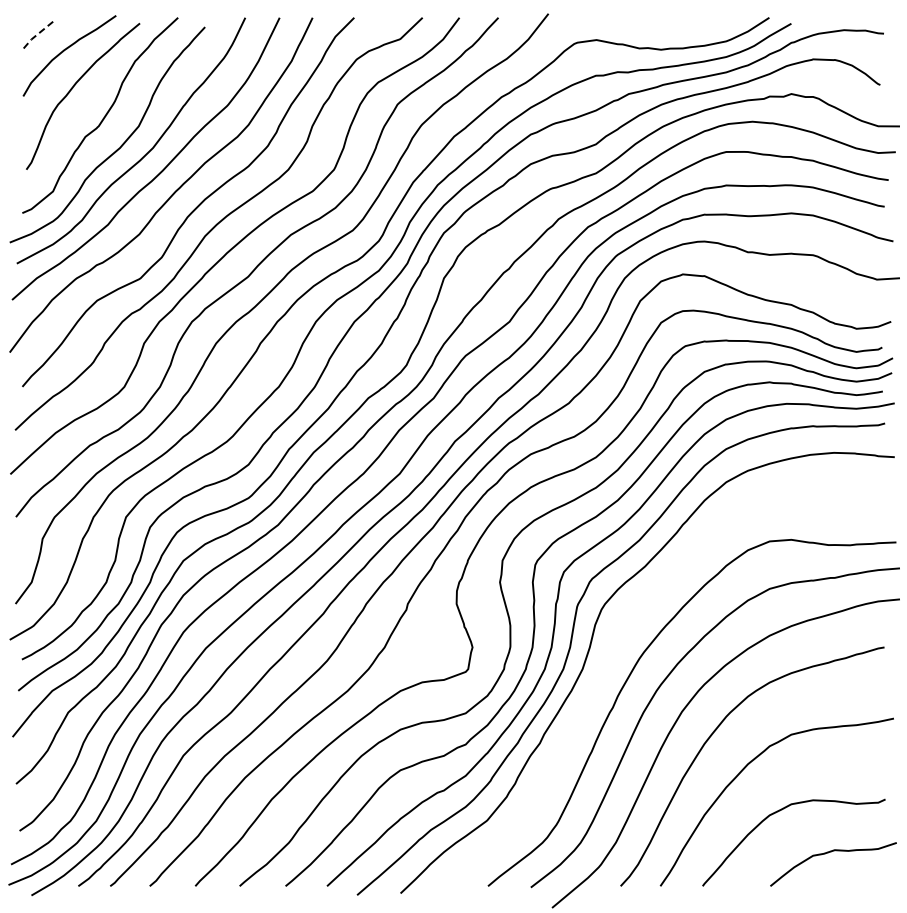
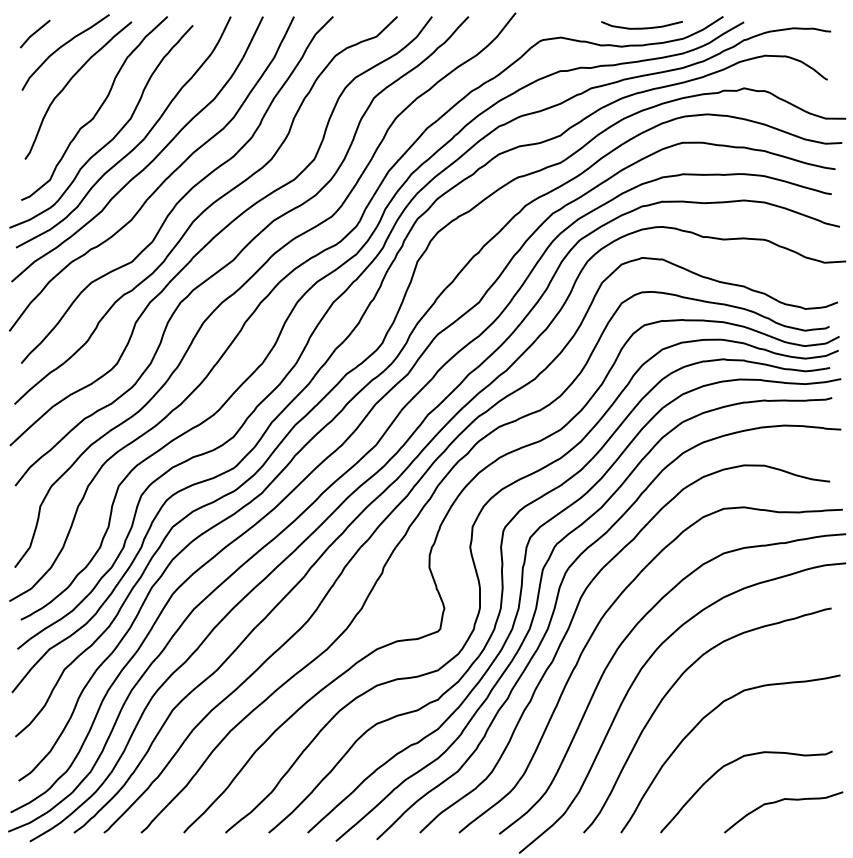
curve: (682, 29) -> (641, 27), added
line: (35, 35) -> (33, 33), dashed -> solid
curve: (606, 667) -> (570, 627), added

